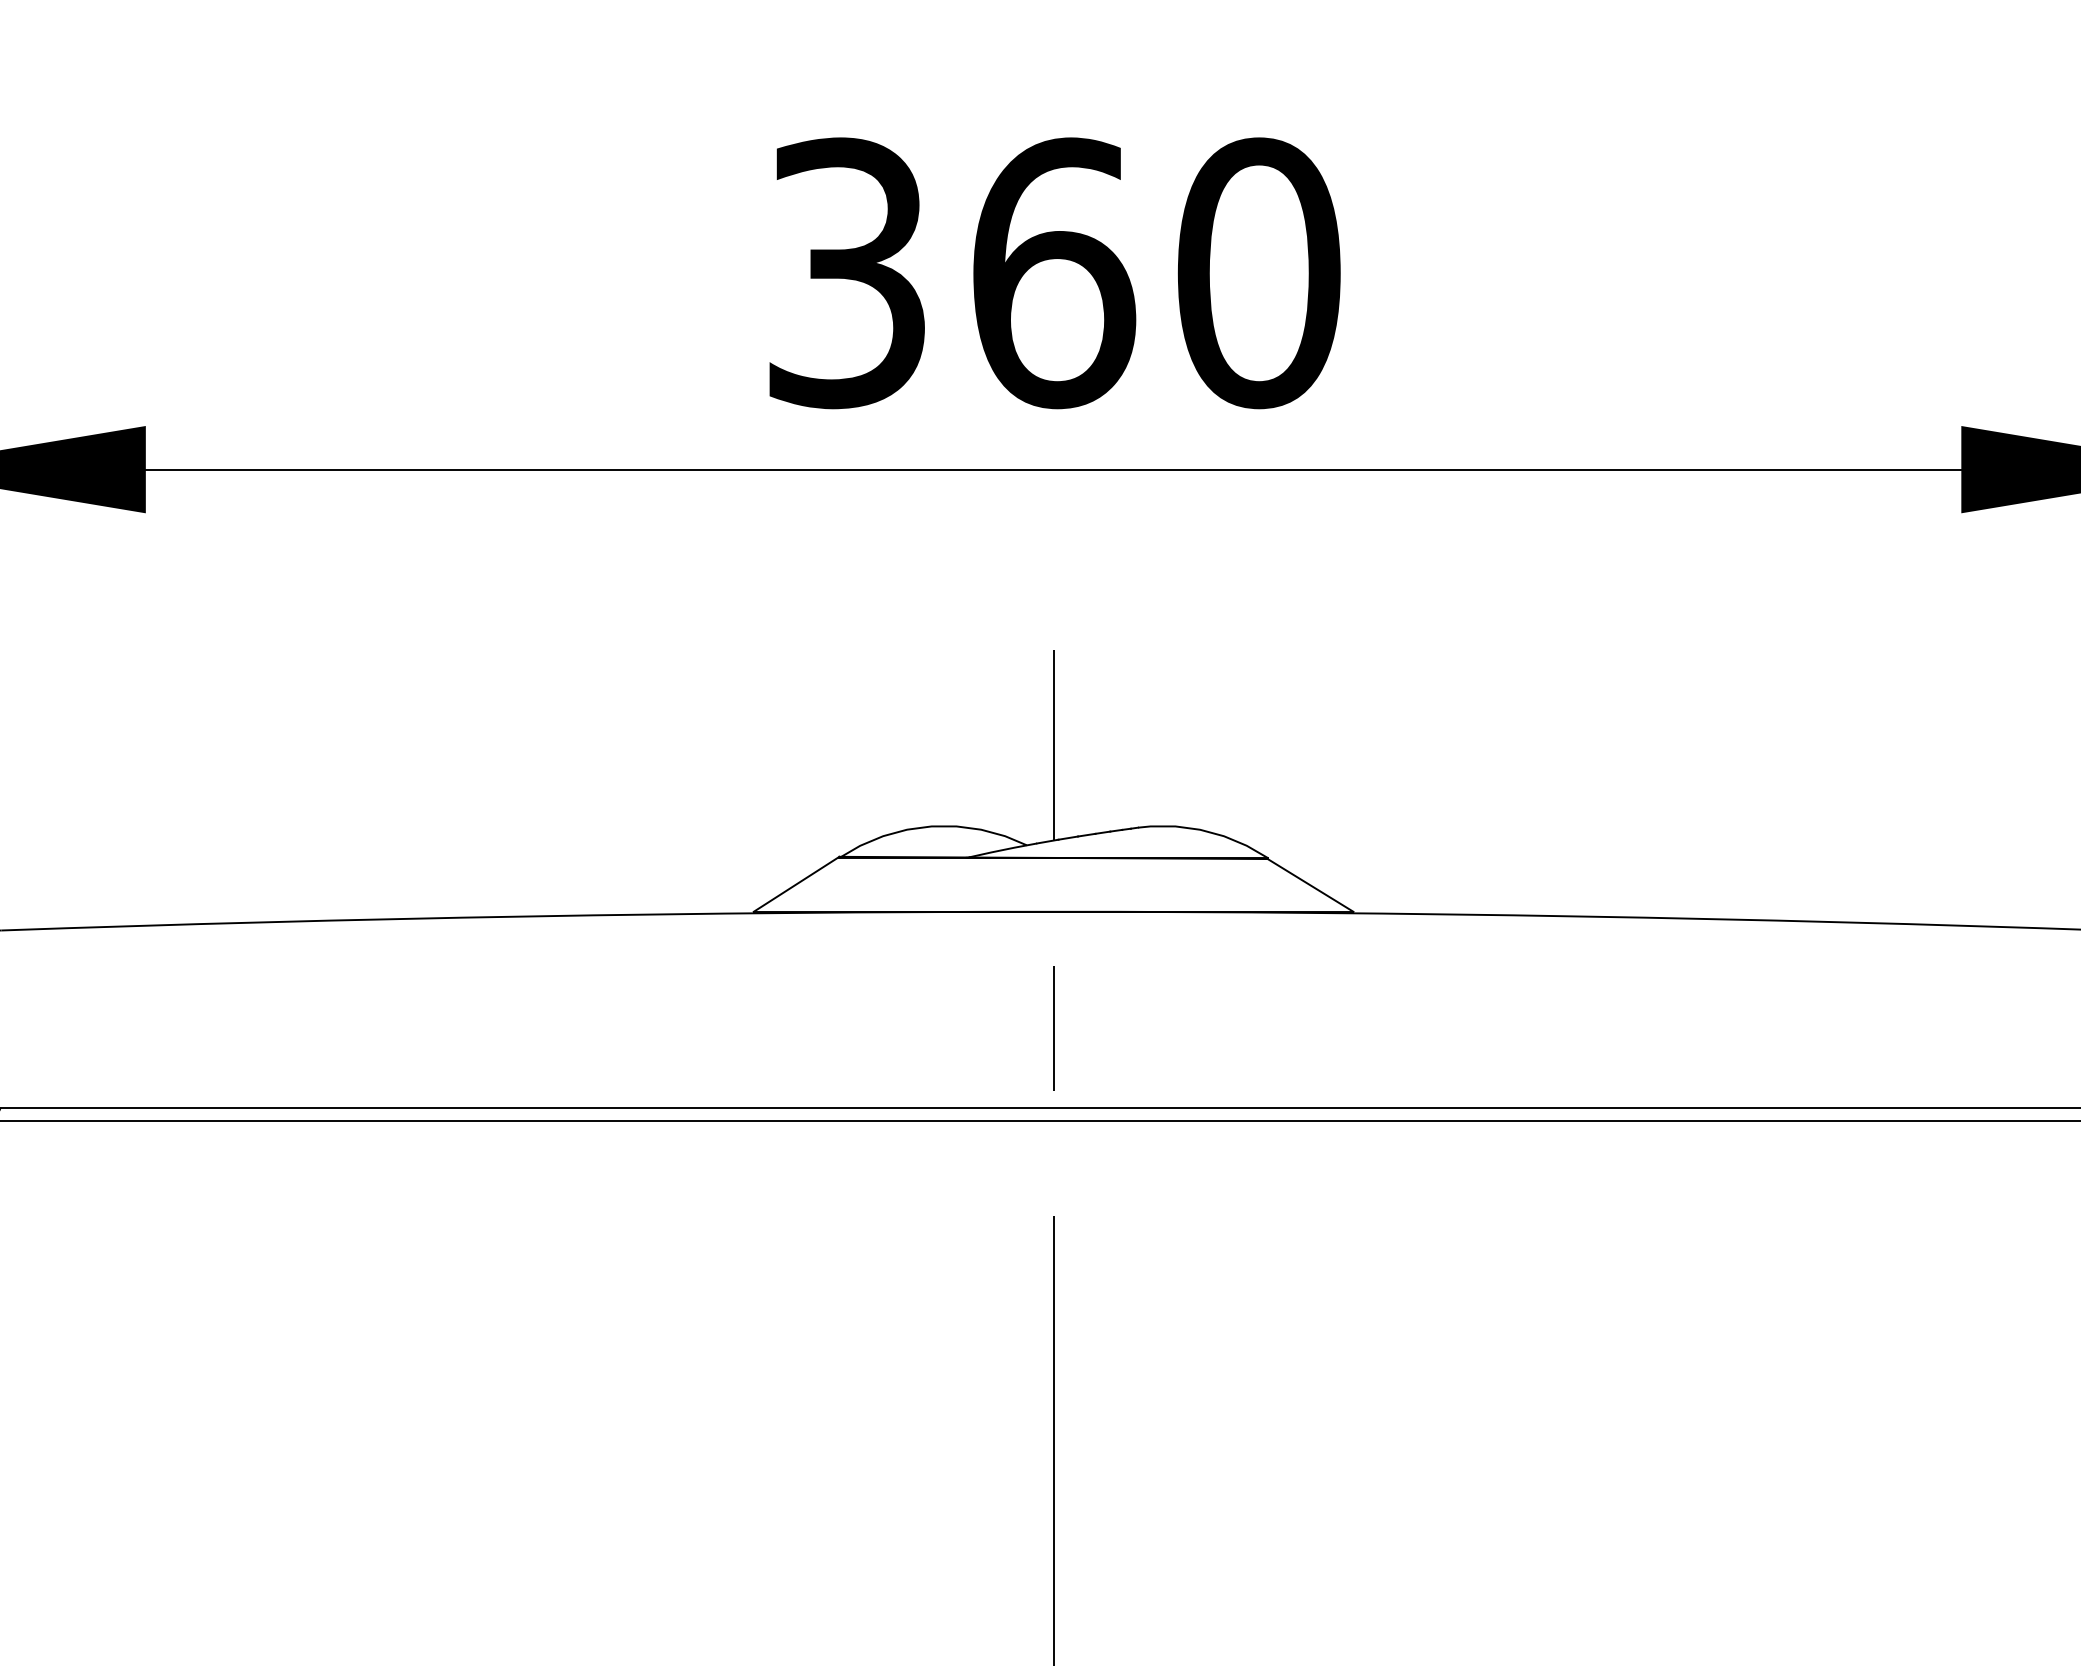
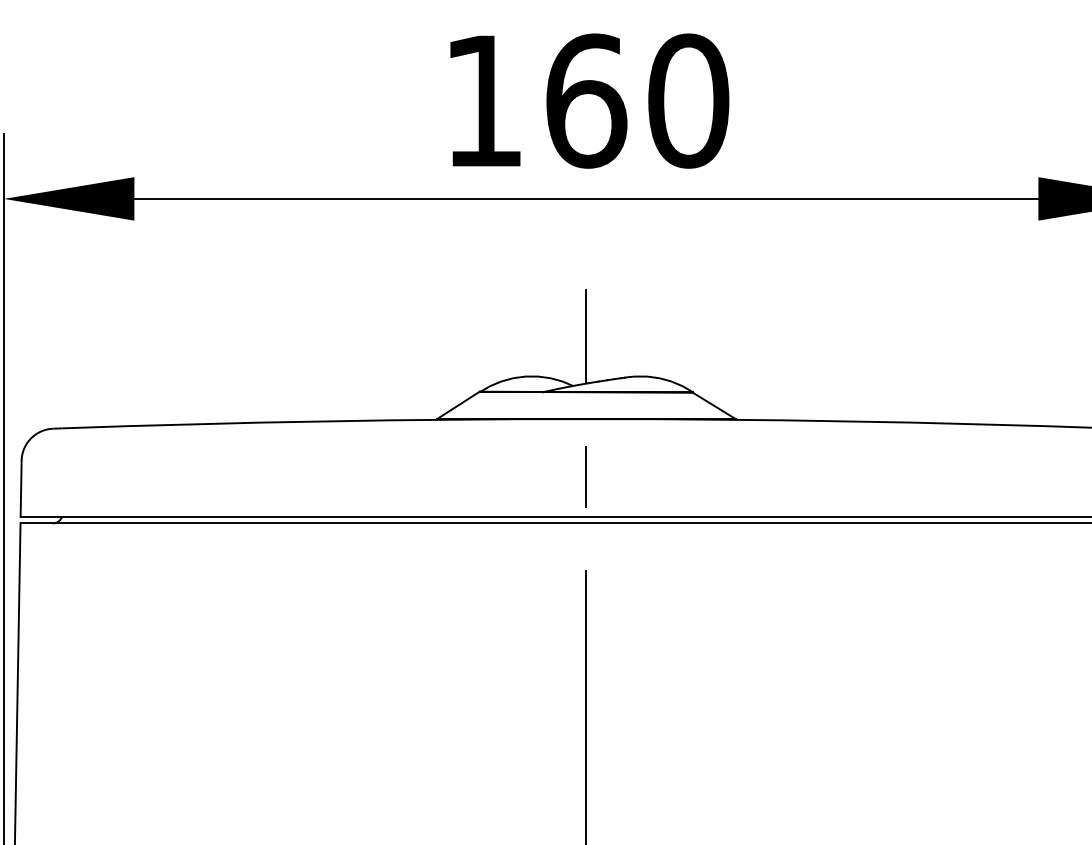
text: (846, 272) -> (483, 100), 360 -> 160

